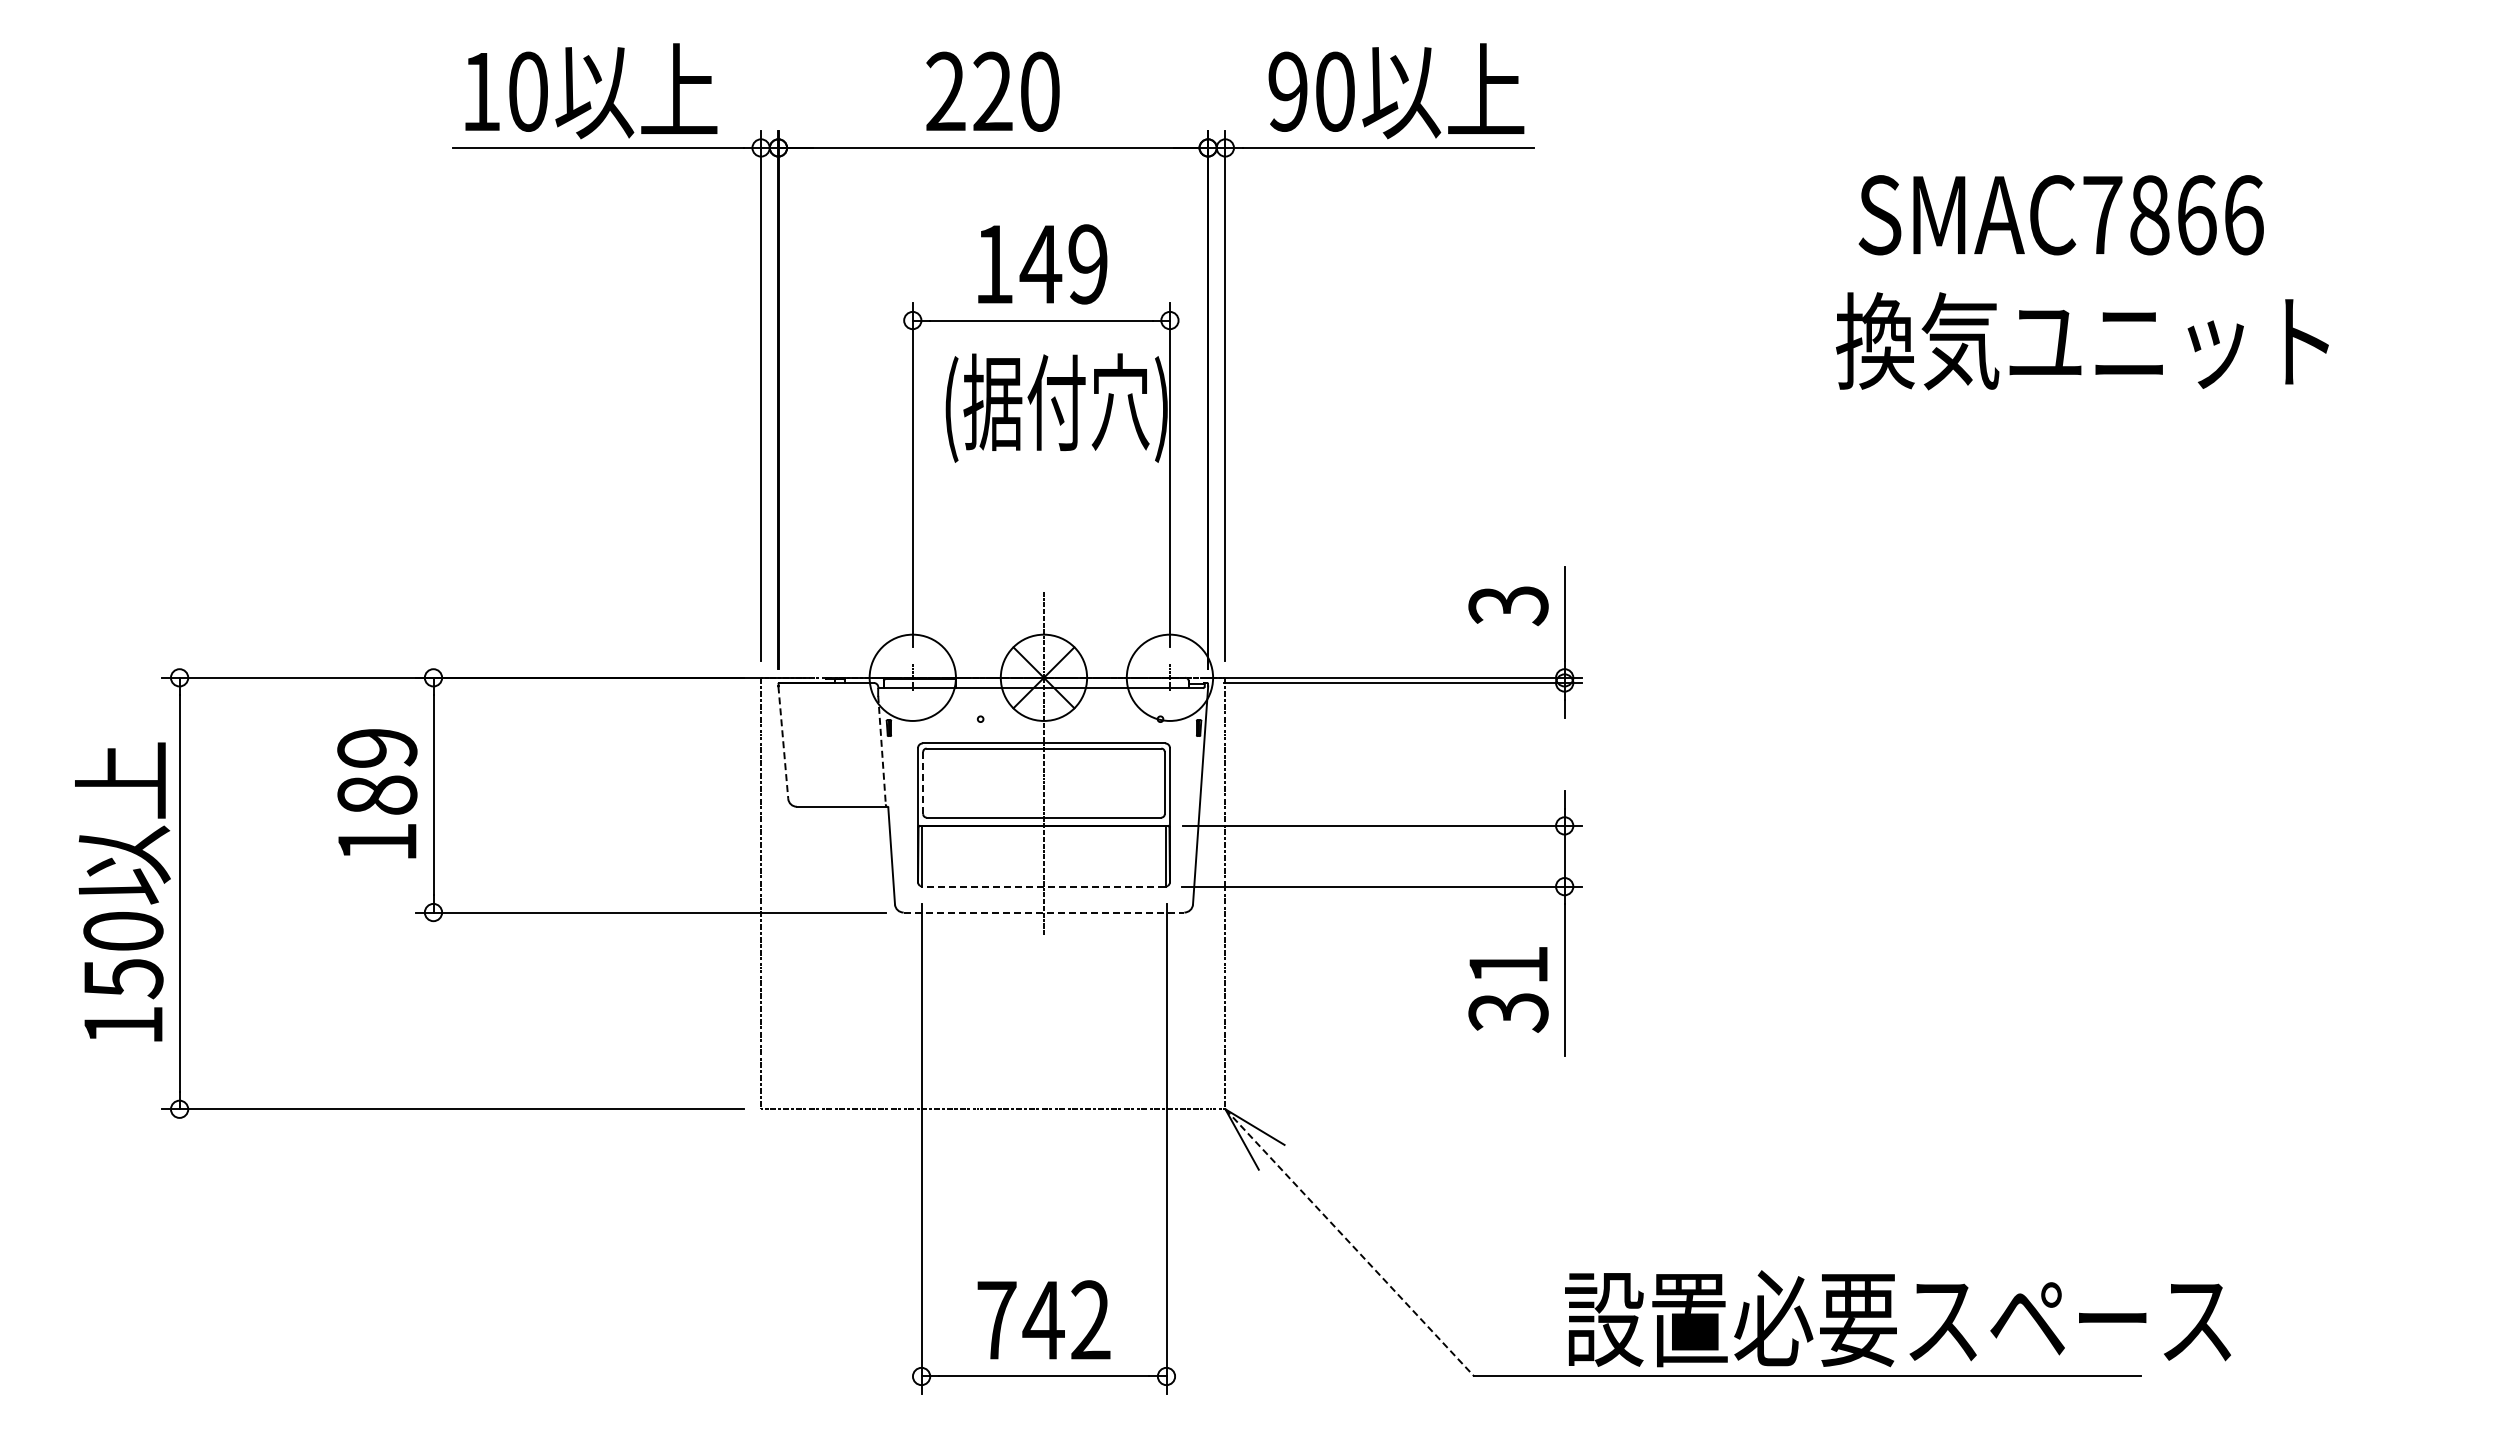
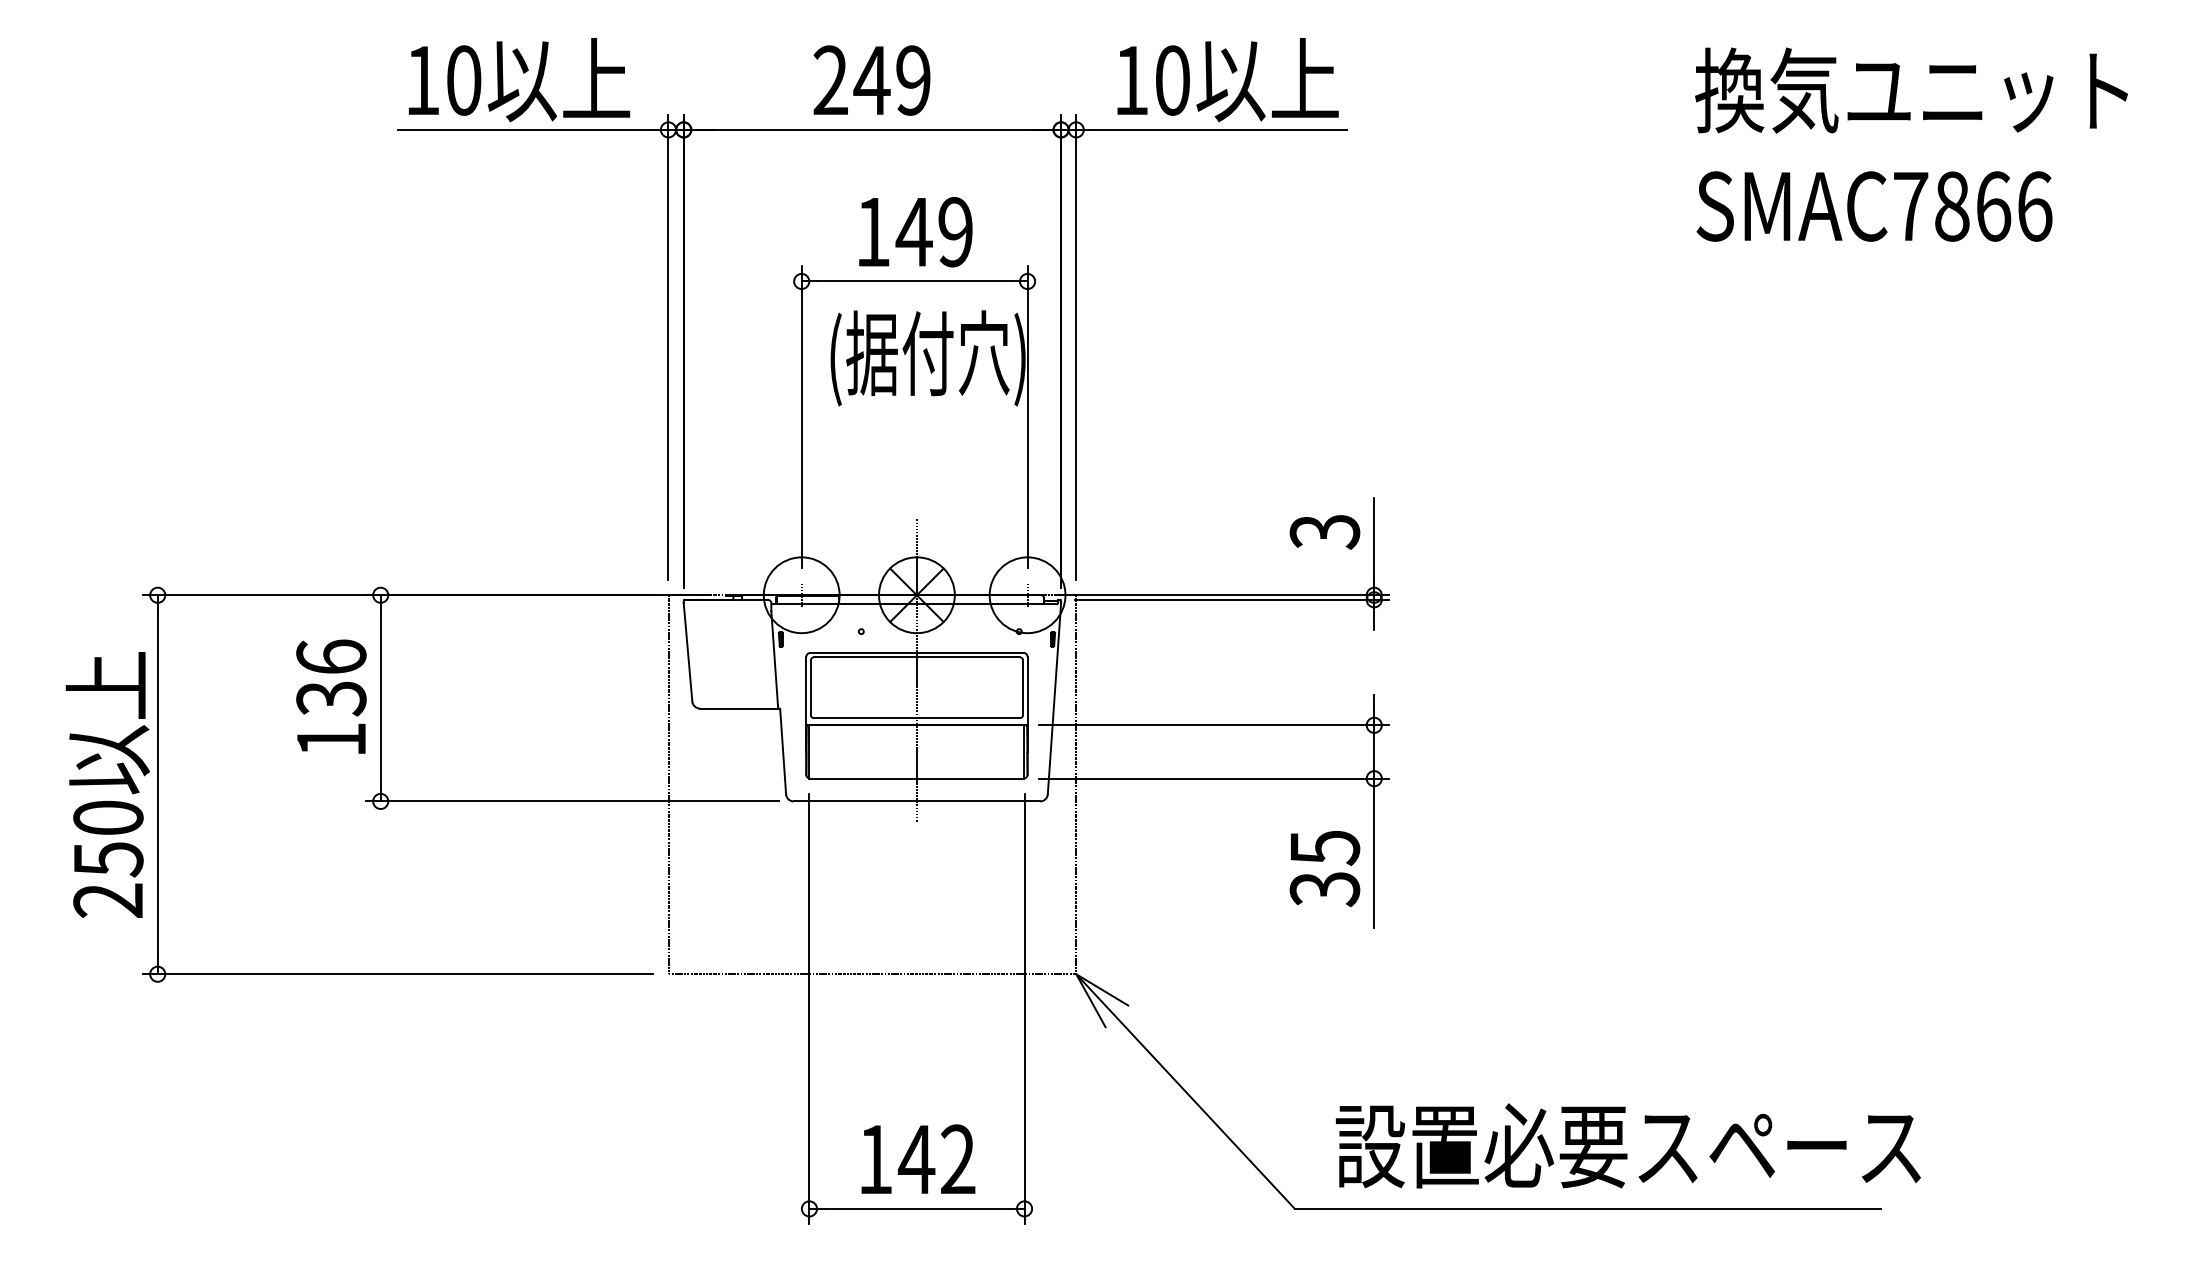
text: (1015, 91) -> (891, 80), 220 -> 249
text: (1287, 91) -> (1130, 80), 90 -> 10
text: (2060, 215) -> (1873, 206), moved
text: (2082, 341) -> (1911, 90), moved
line: (783, 743) -> (688, 652), dashed -> solid
line: (882, 750) -> (775, 659), dashed -> solid
text: (377, 771) -> (331, 677), 189 -> 136
line: (923, 782) -> (811, 687), dashed -> solid
line: (1043, 886) -> (916, 778), dashed -> solid
line: (1044, 912) -> (917, 801), dashed -> solid
text: (1508, 966) -> (1324, 848), 31 -> 35
text: (122, 1025) -> (107, 900), 150 -> 250
line: (1349, 1242) -> (1185, 1091), dashed -> solid
text: (1897, 1318) -> (1627, 1145), moved
text: (996, 1320) -> (875, 1159), 742 -> 142

